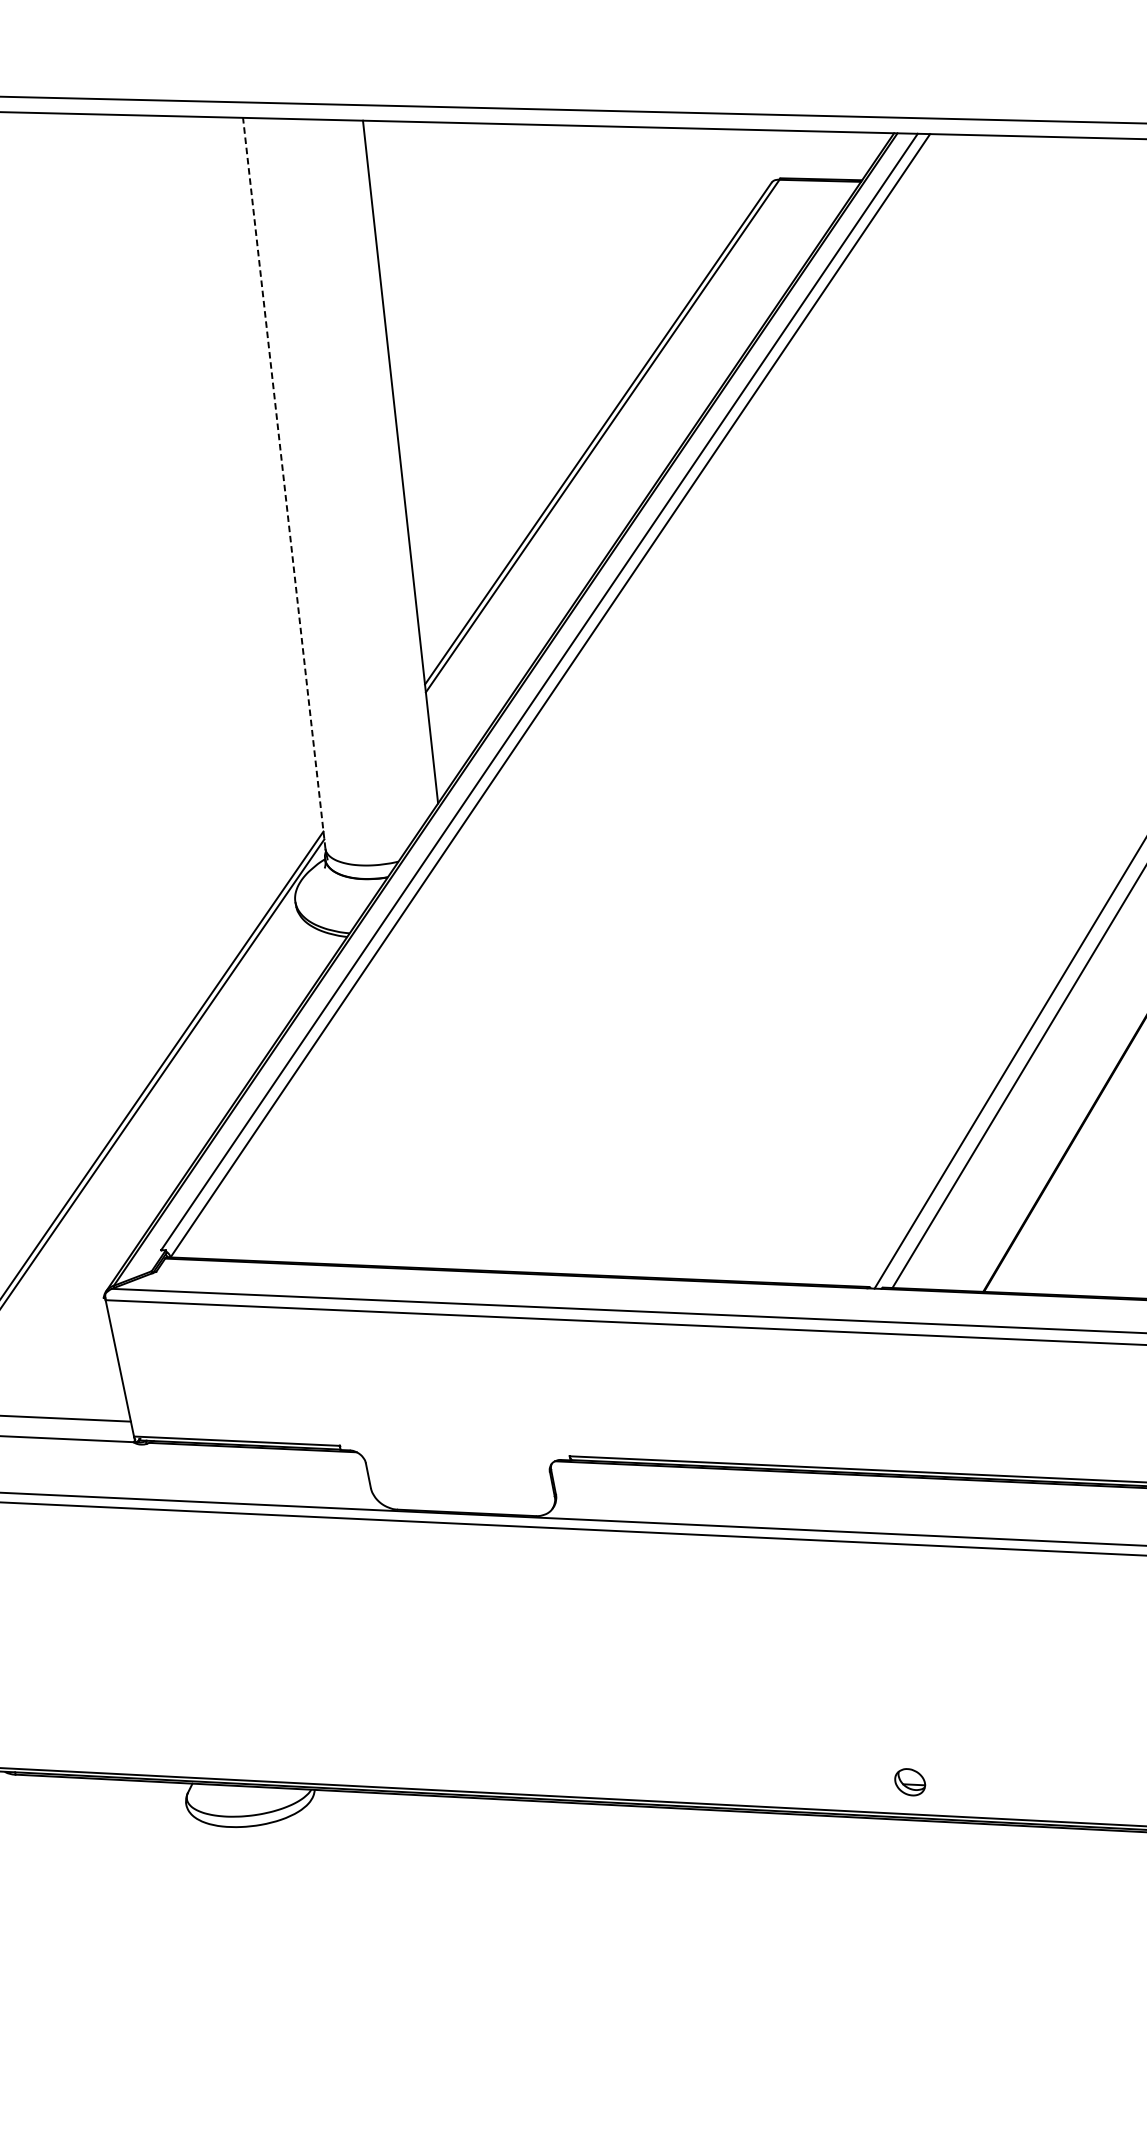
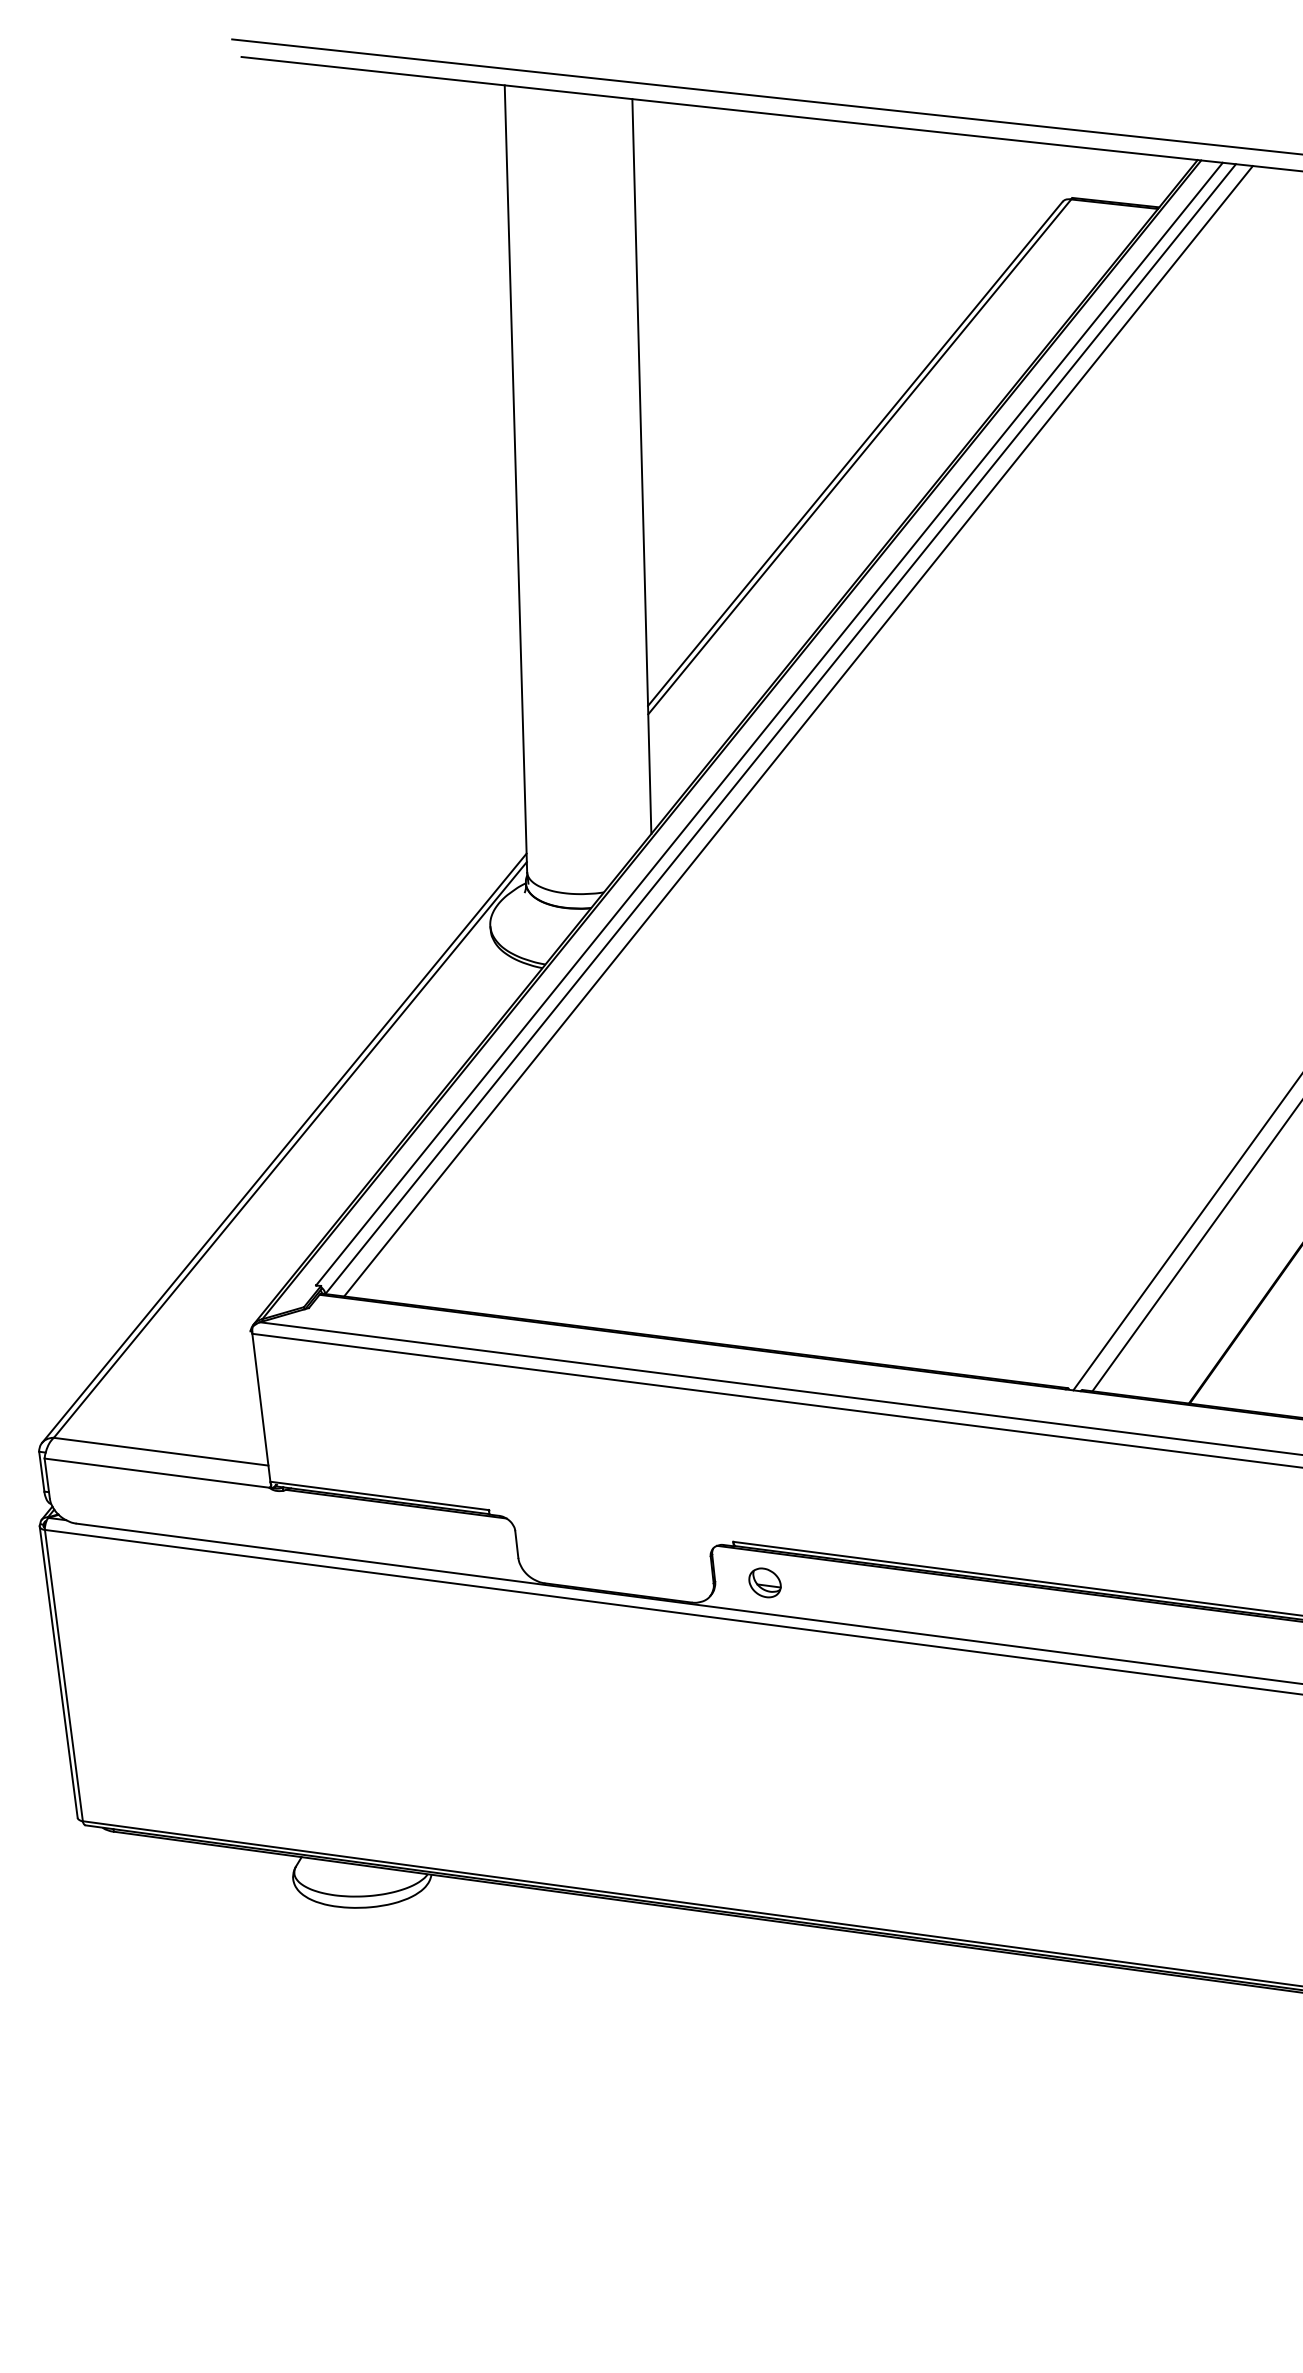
line: (283, 483) -> (515, 478), dashed -> solid
line: (567, 696) -> (798, 731), added
part: (909, 1781) -> (764, 1582), moved

